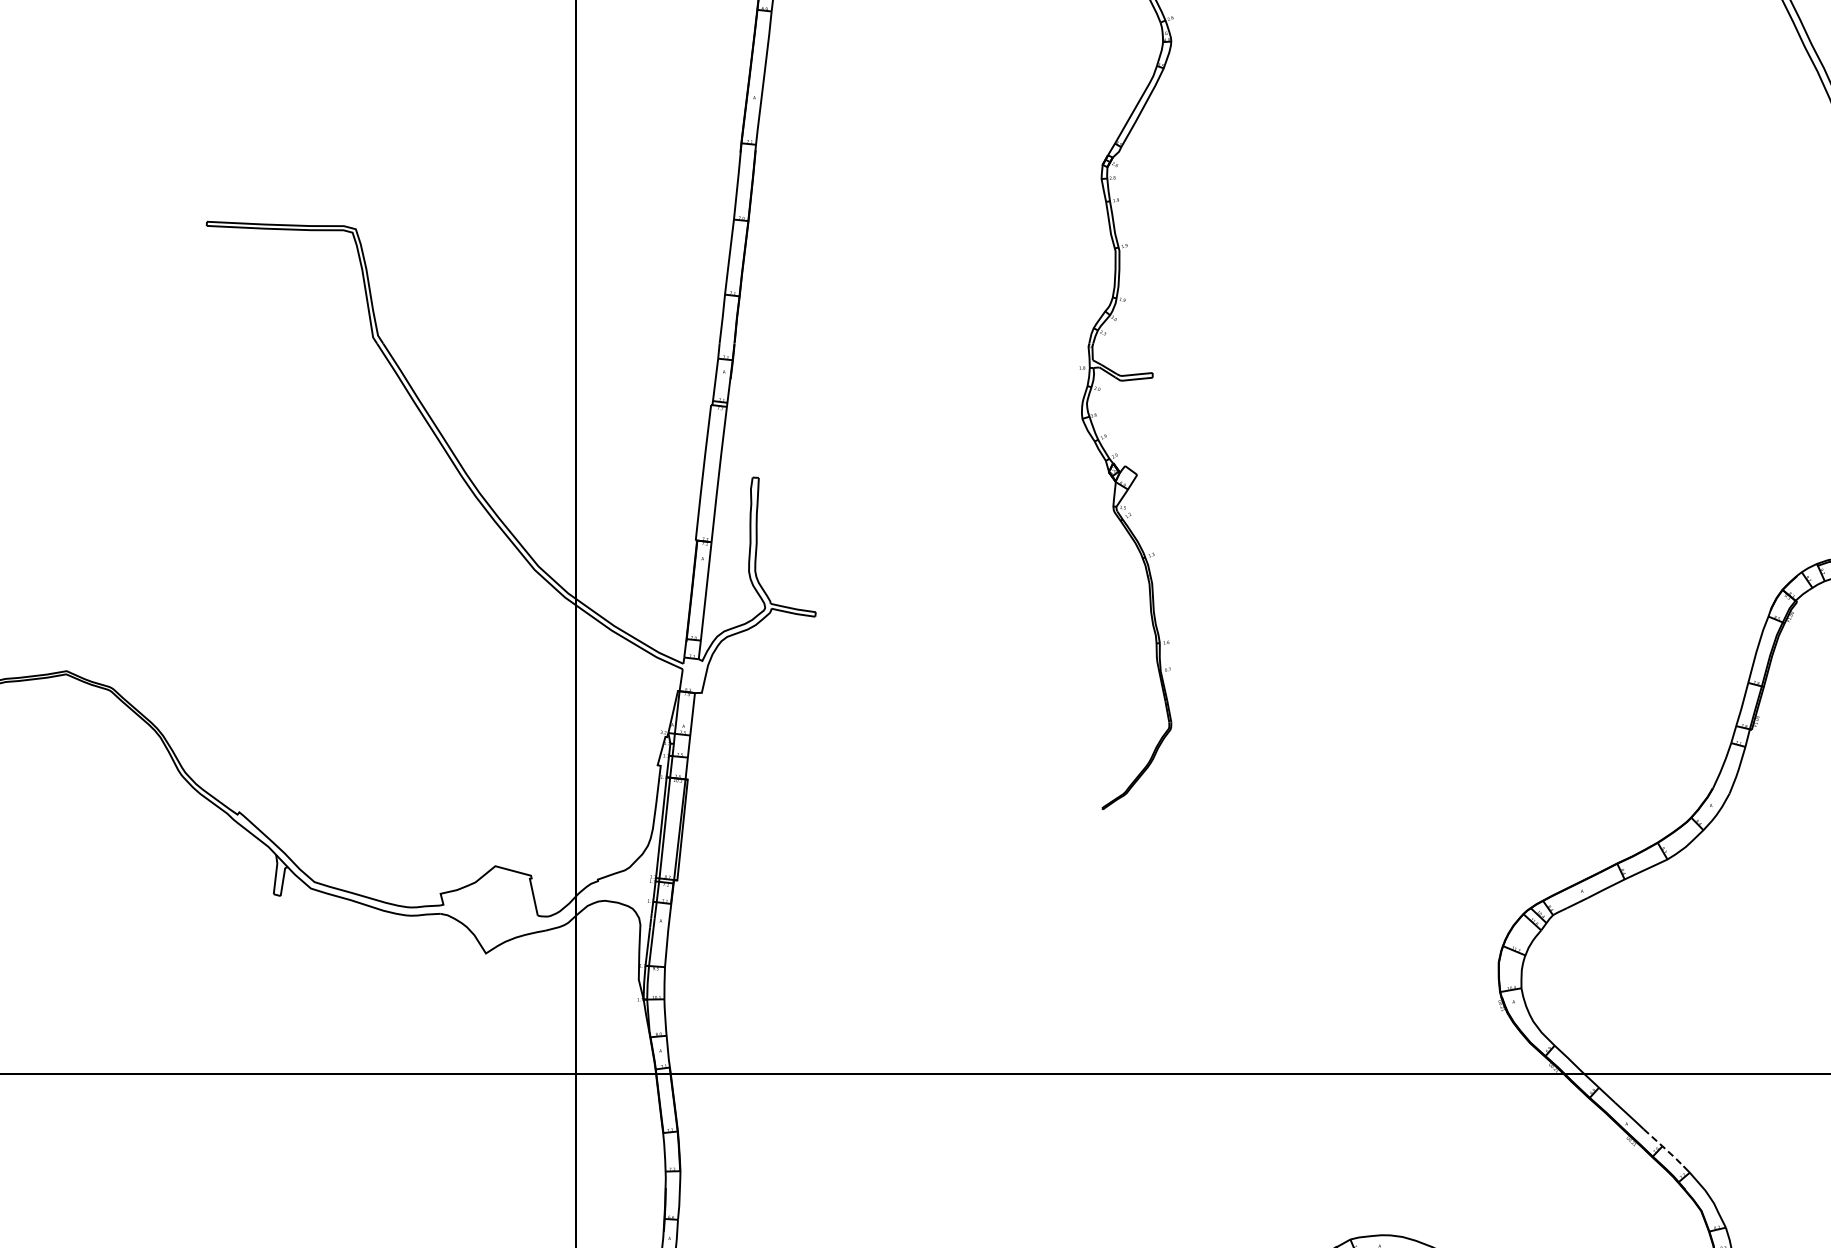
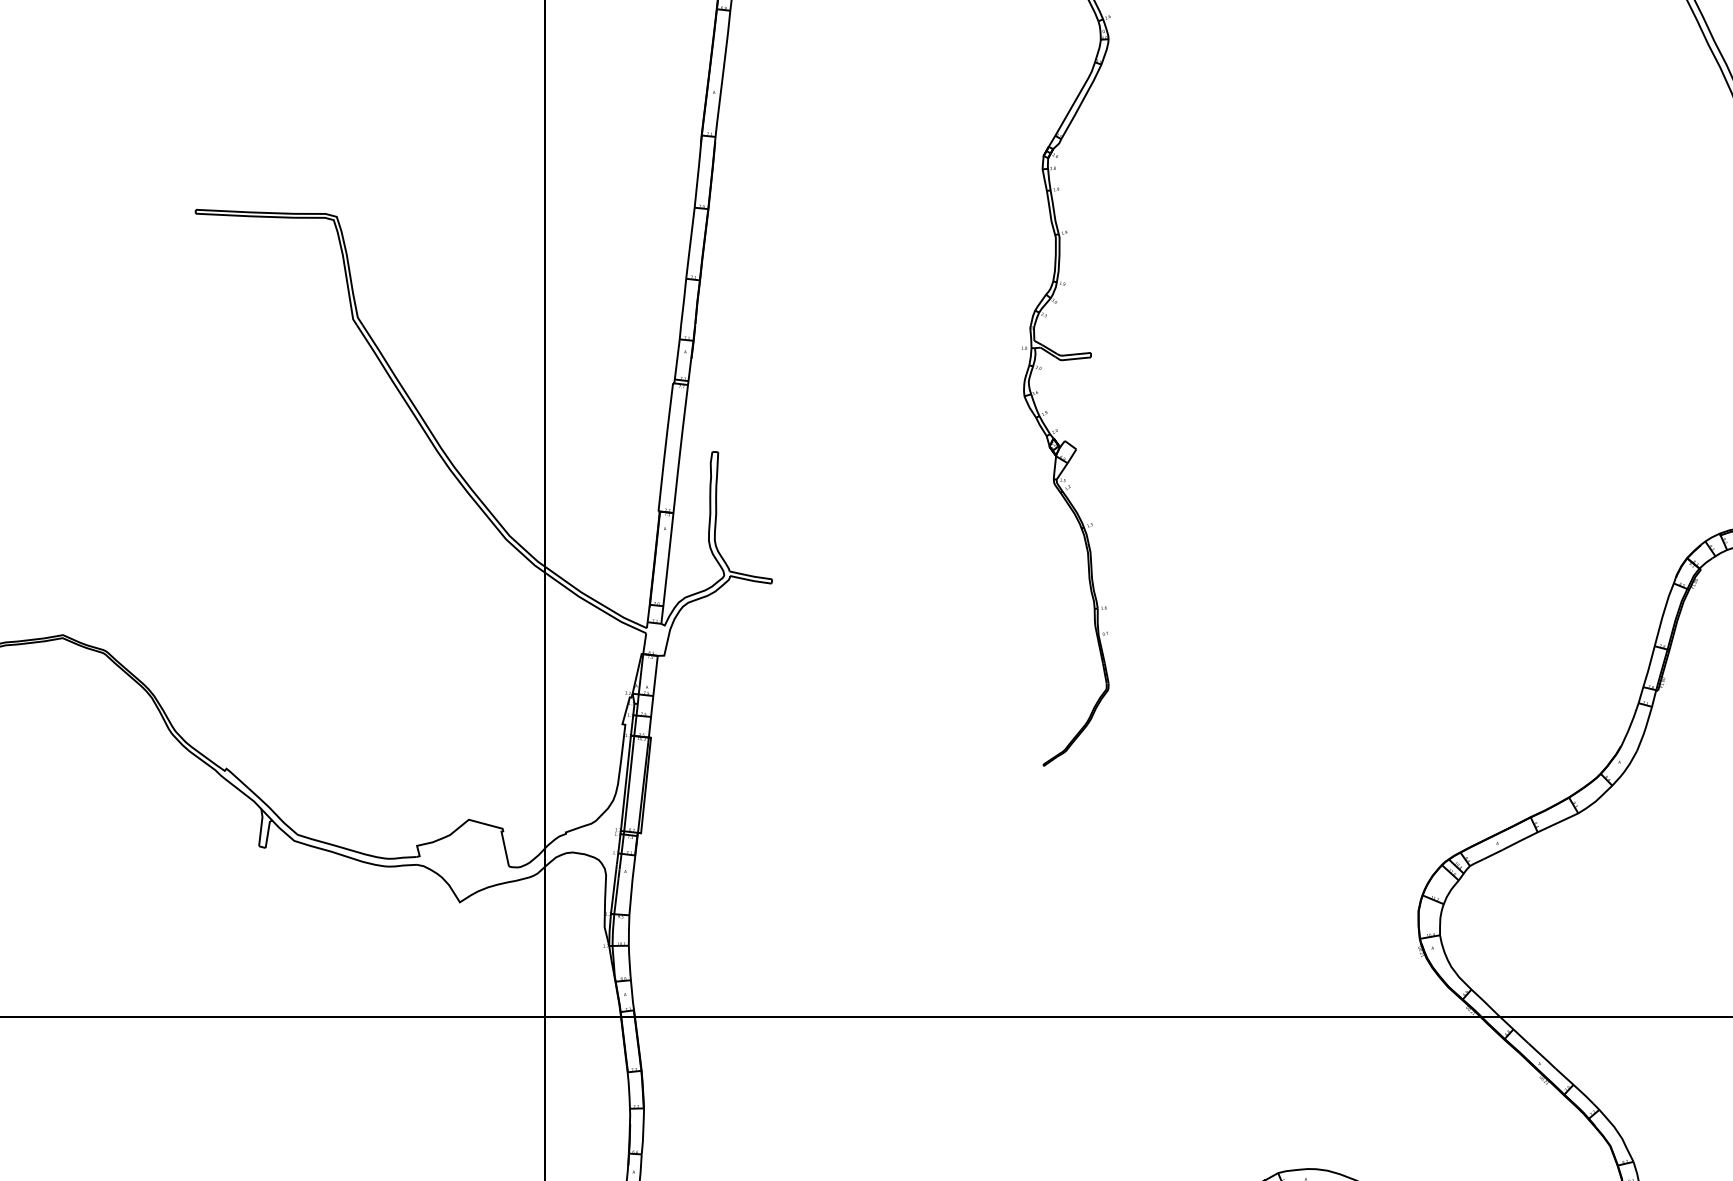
line: (1663, 1147) -> (1574, 1085), dashed -> solid

